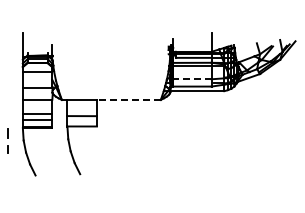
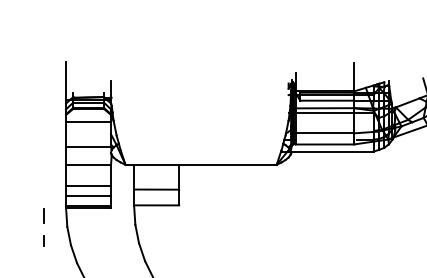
line: (191, 79) -> (323, 133), dashed -> solid
line: (128, 99) -> (227, 164), dashed -> solid

